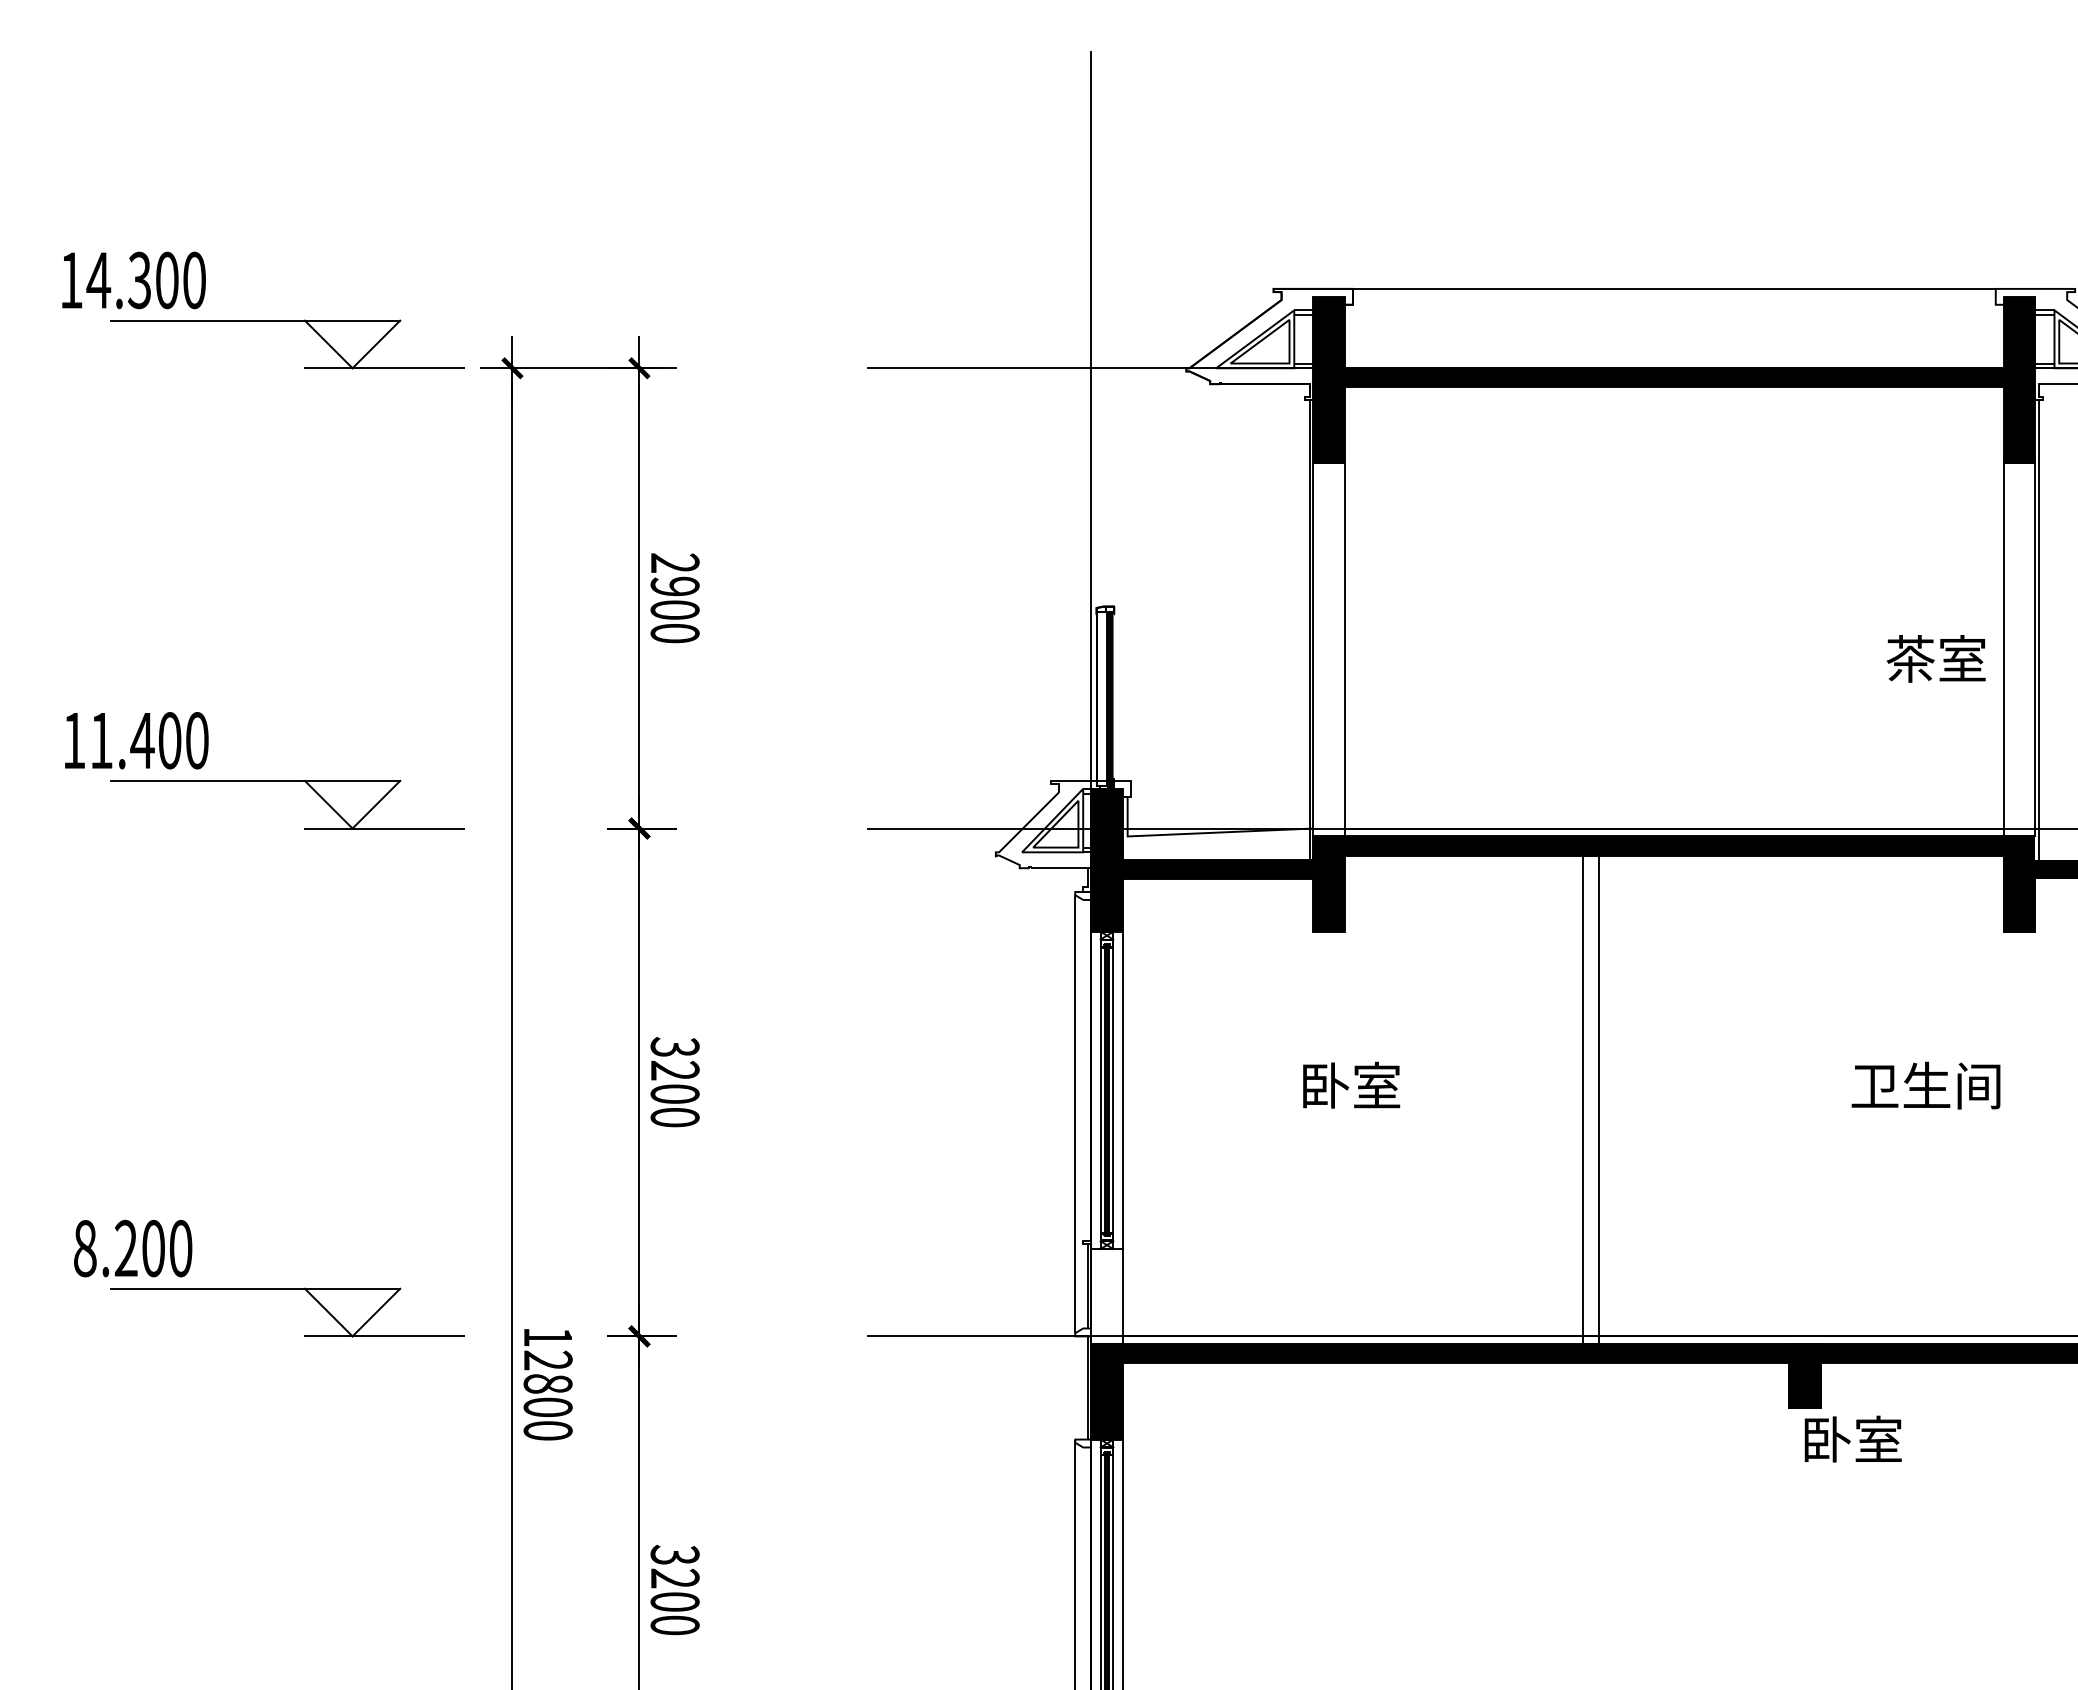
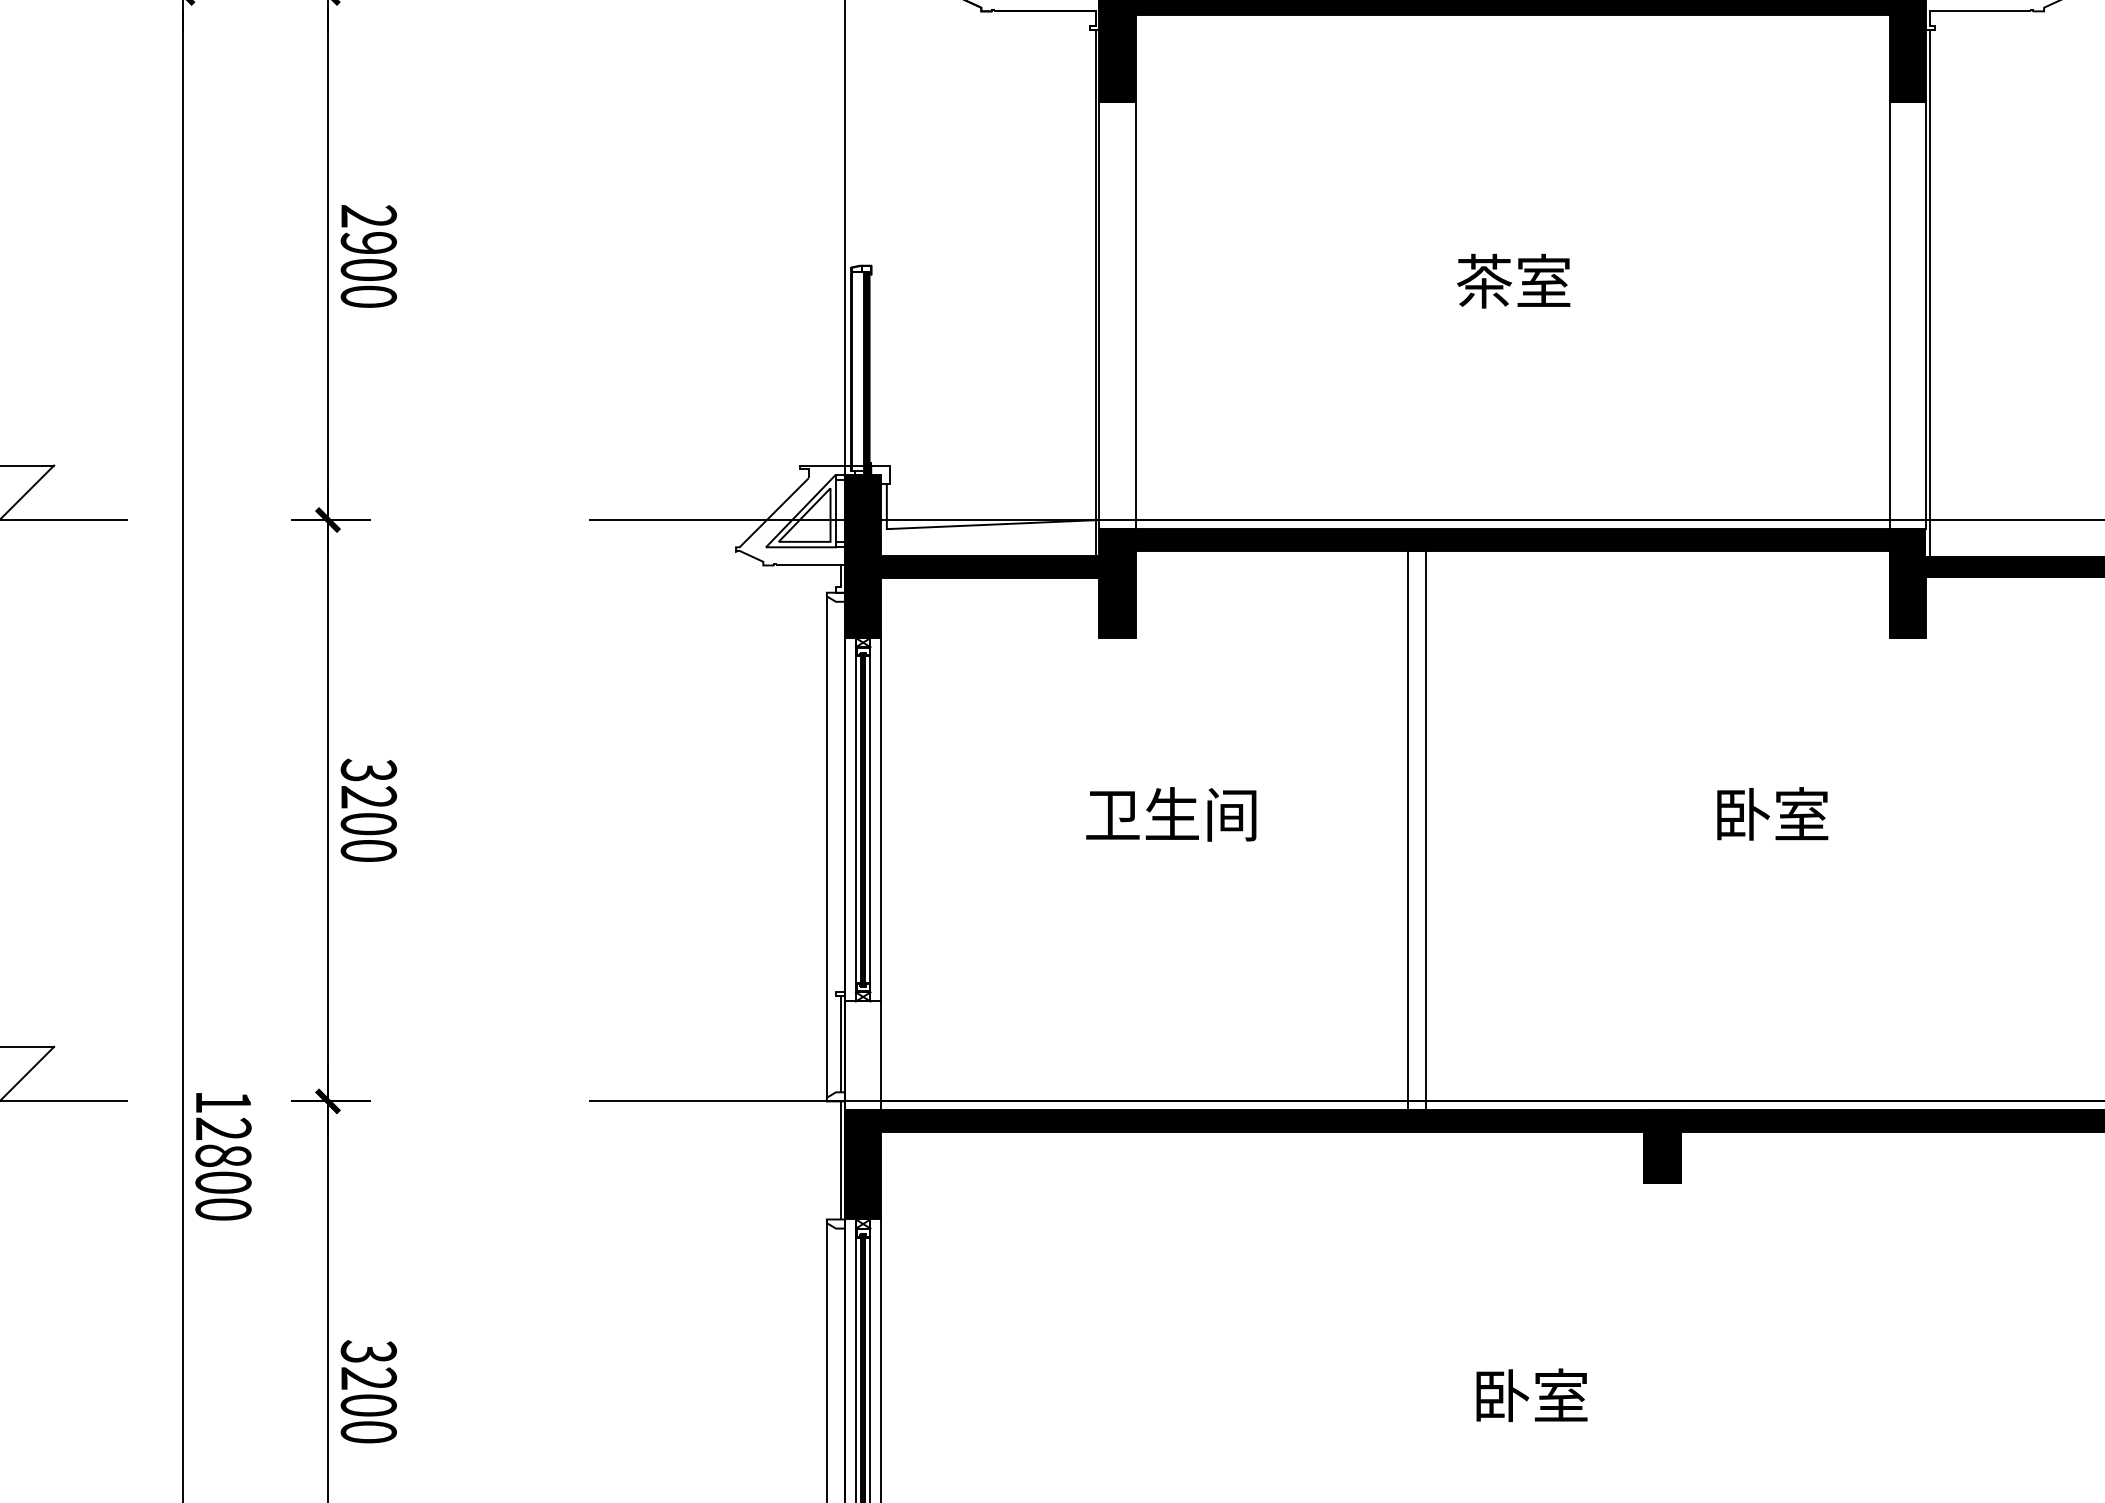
text: (1935, 658) -> (1512, 280), moved
text: (1375, 1085) -> (1170, 814), 卧室 -> 卫生间
text: (1925, 1085) -> (1800, 814), 卫生间 -> 卧室
text: (1852, 1438) -> (1531, 1394), moved

